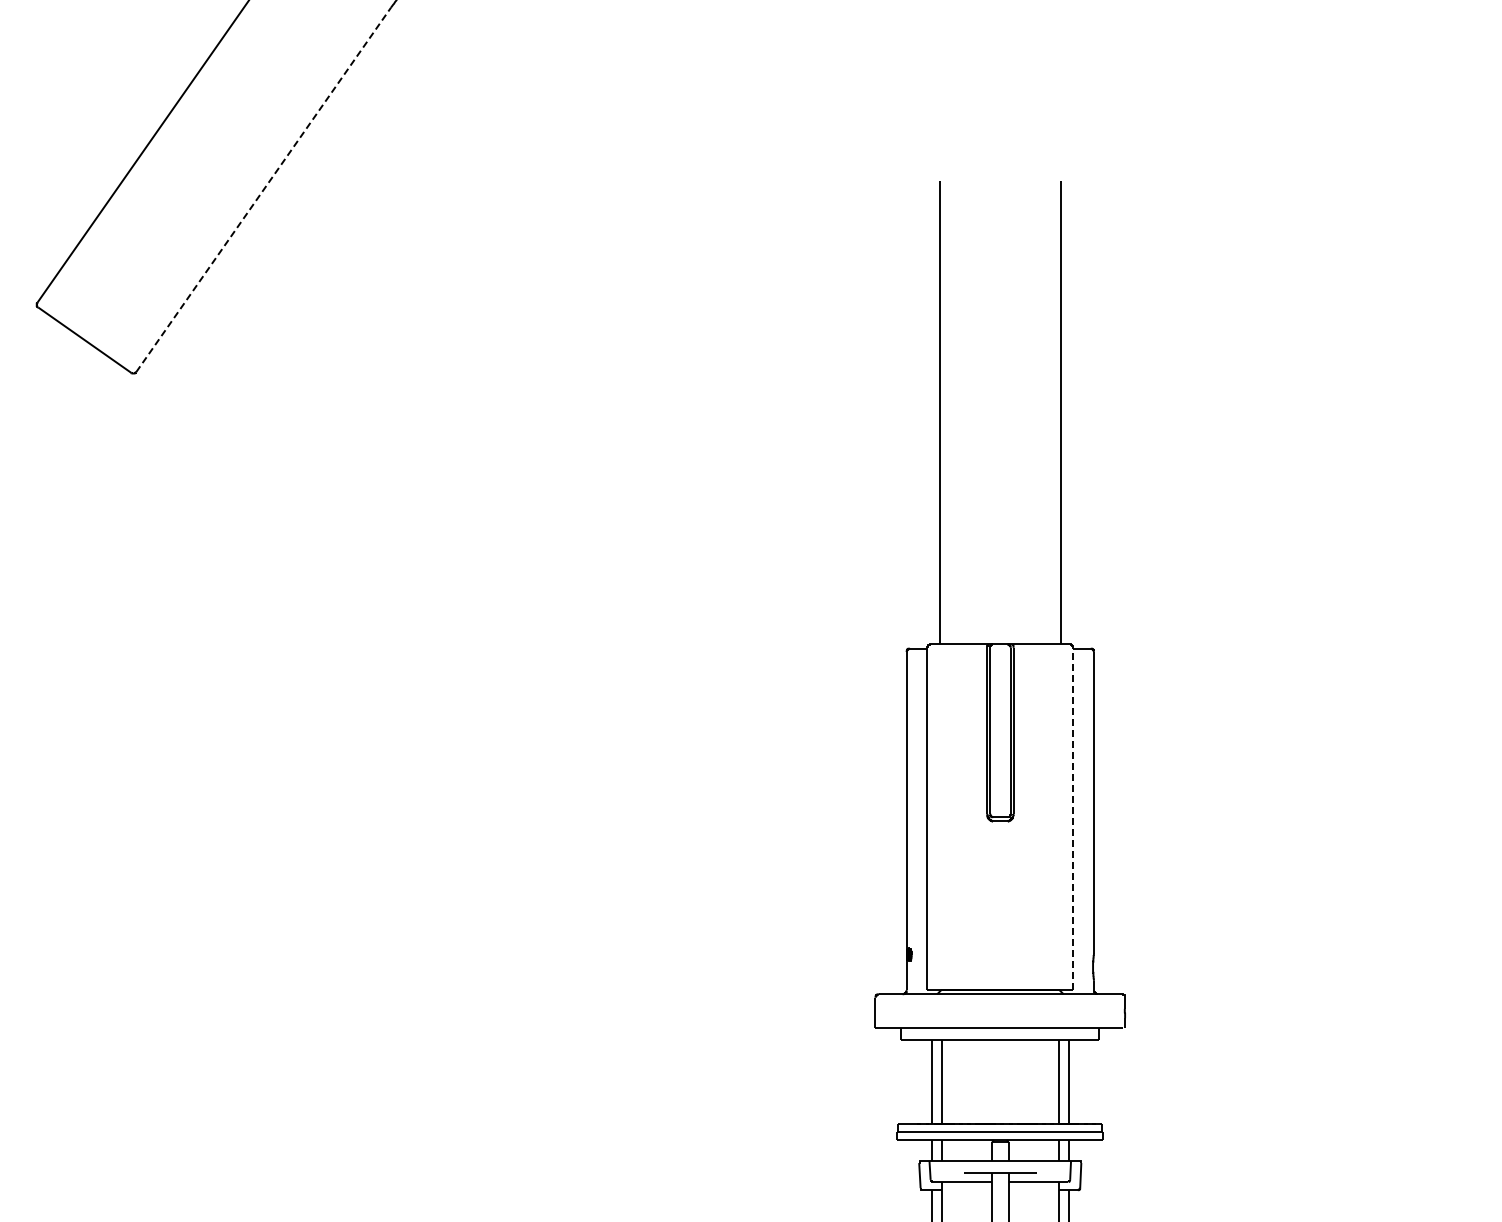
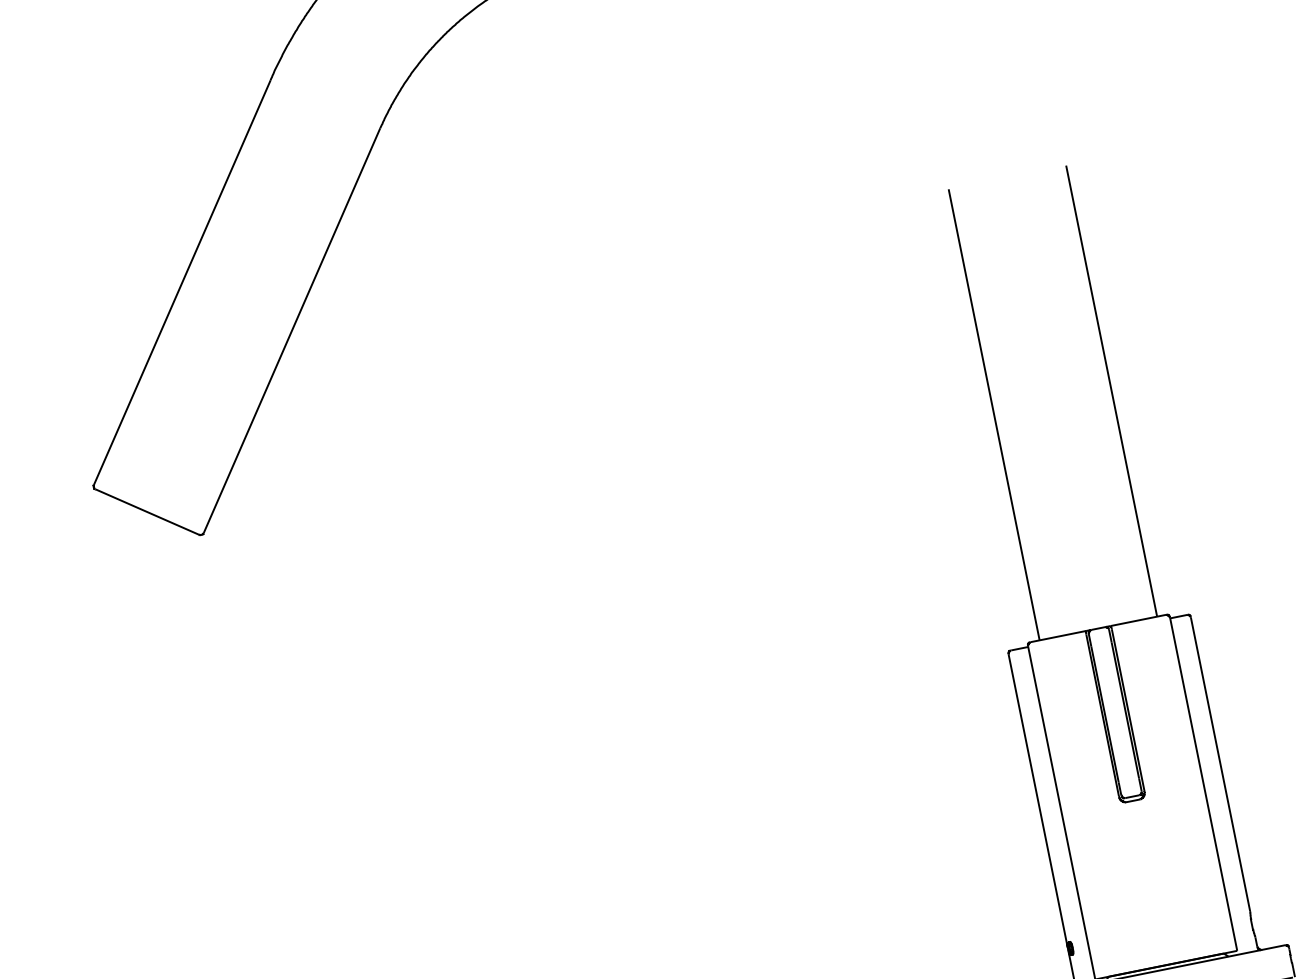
line: (263, 189) -> (291, 330), dashed -> solid
line: (1073, 818) -> (1203, 783), dashed -> solid

